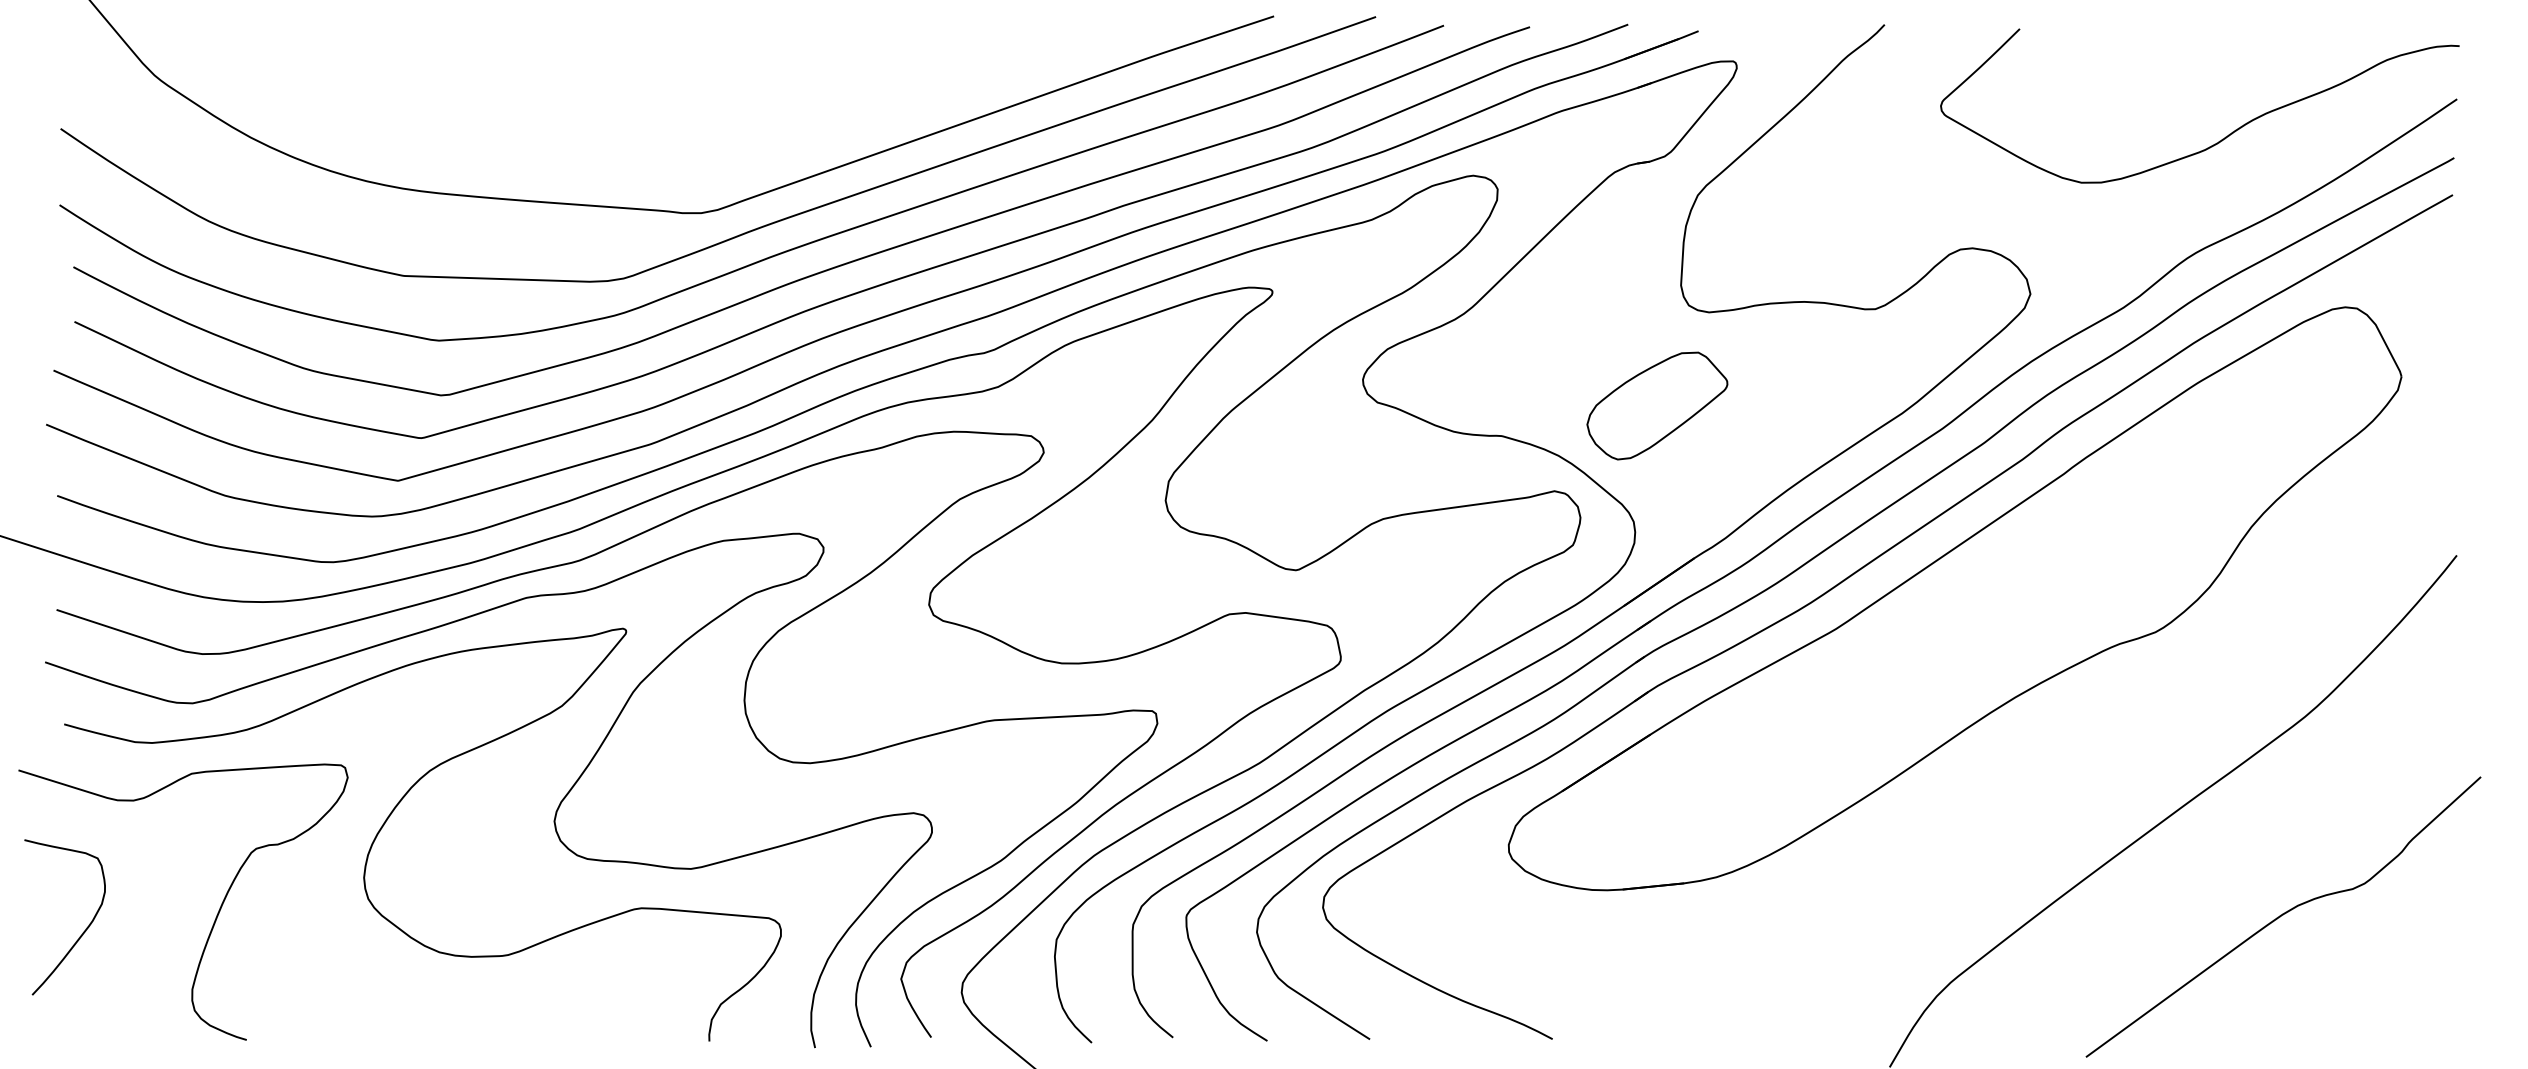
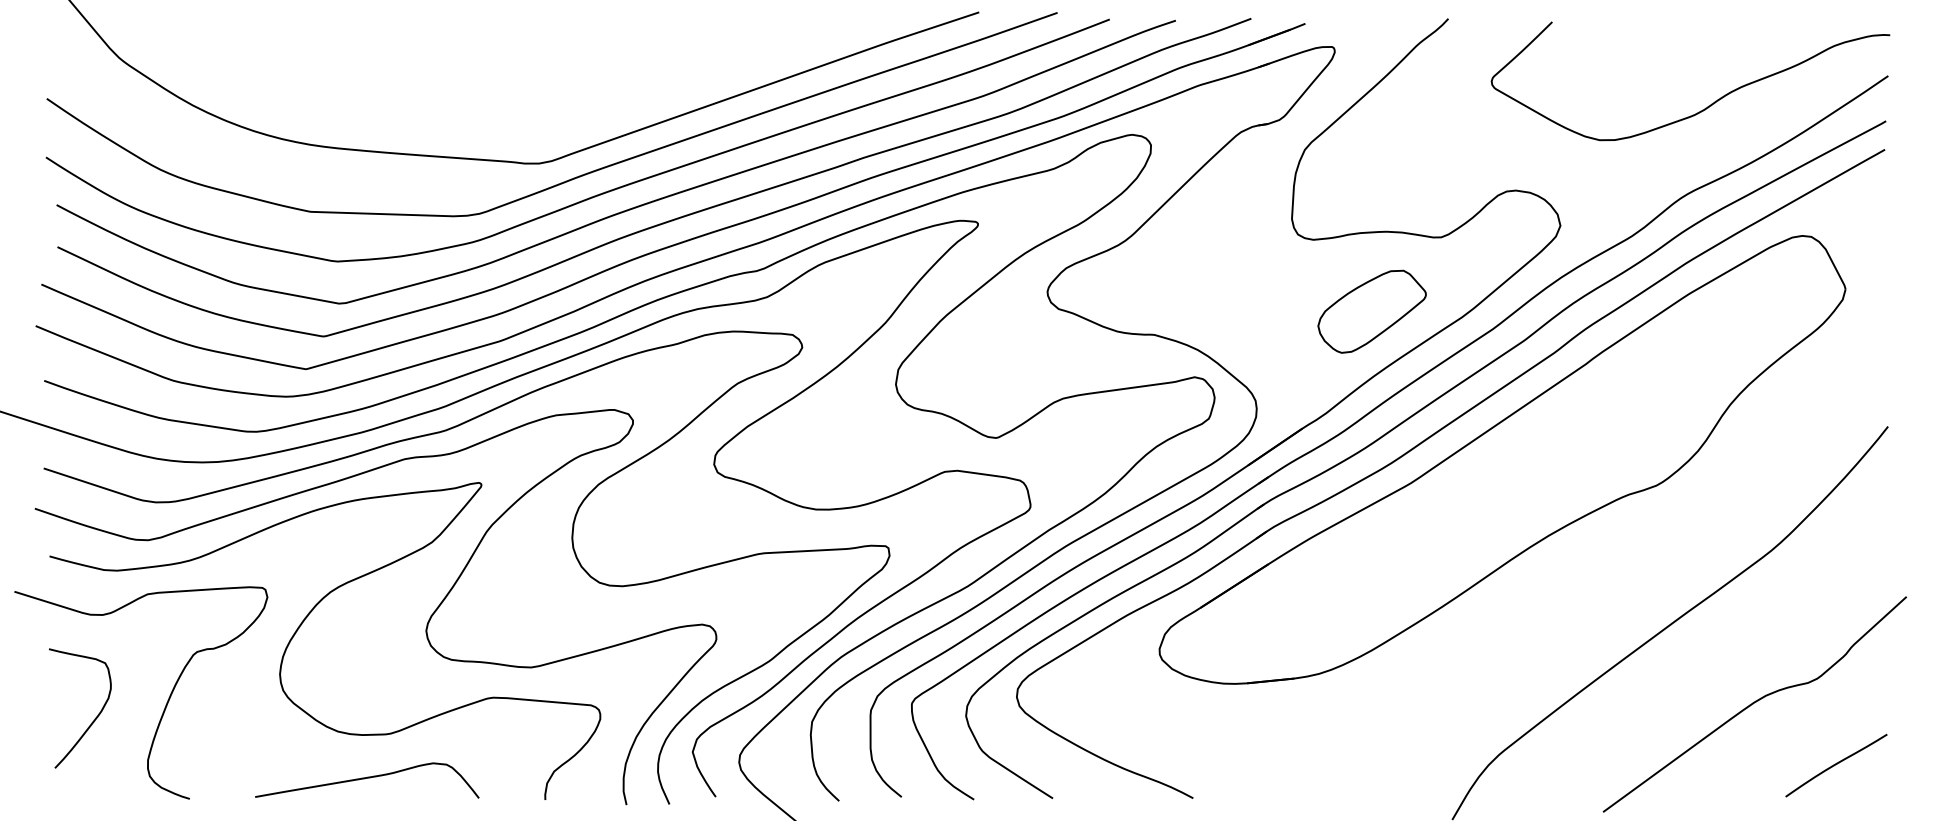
part: (1657, 405) -> (1372, 311), moved
curve: (82, 932) -> (93, 720), moved
curve: (2389, 995) -> (1836, 764), added
curve: (477, 1013) -> (367, 778), added

